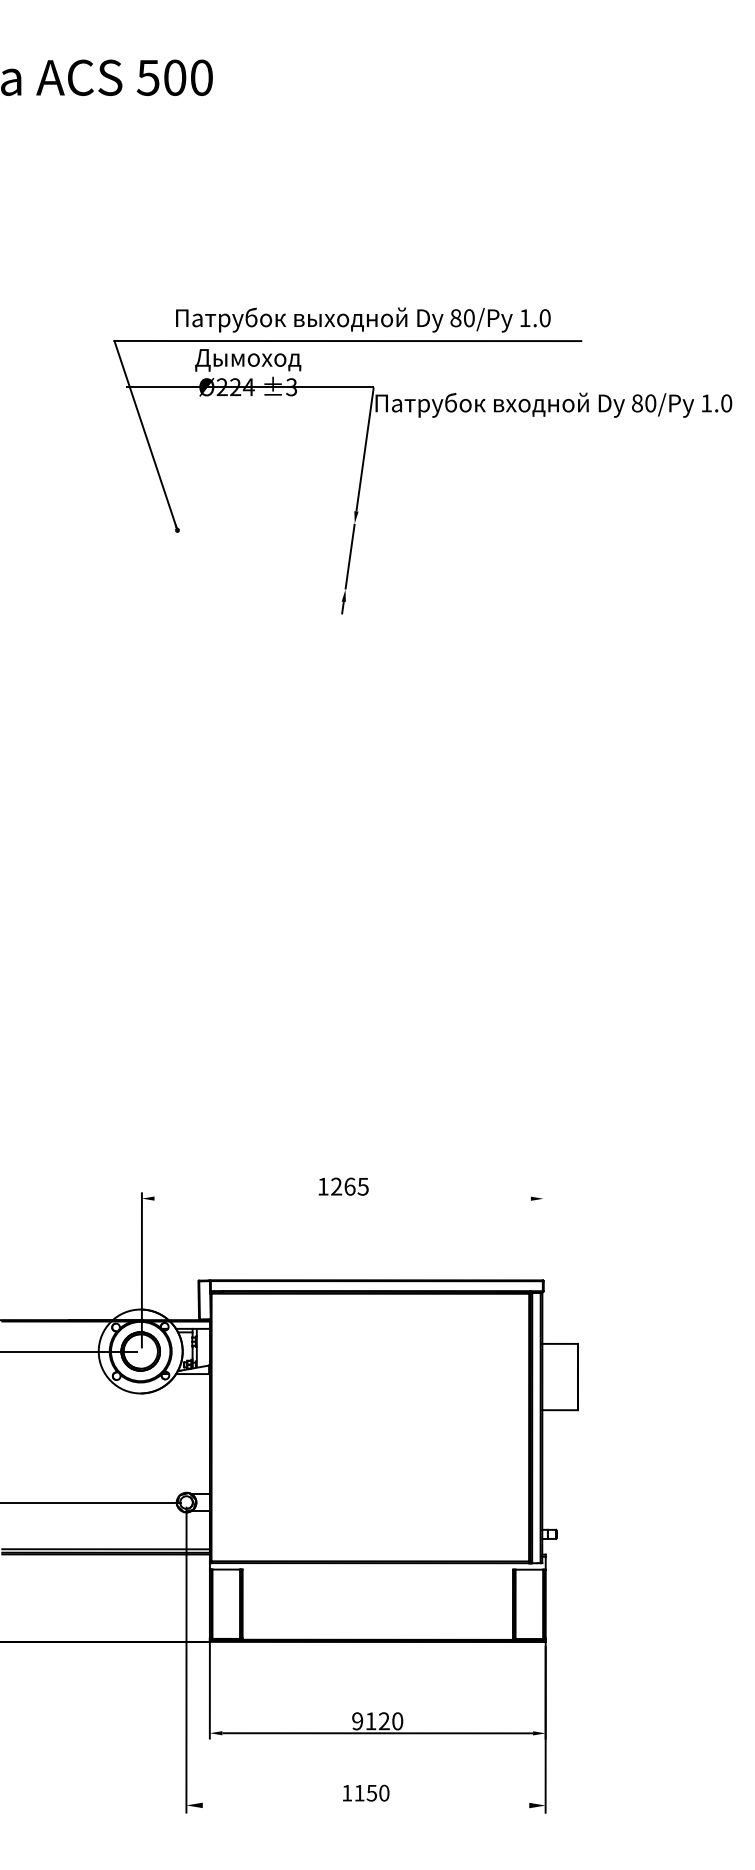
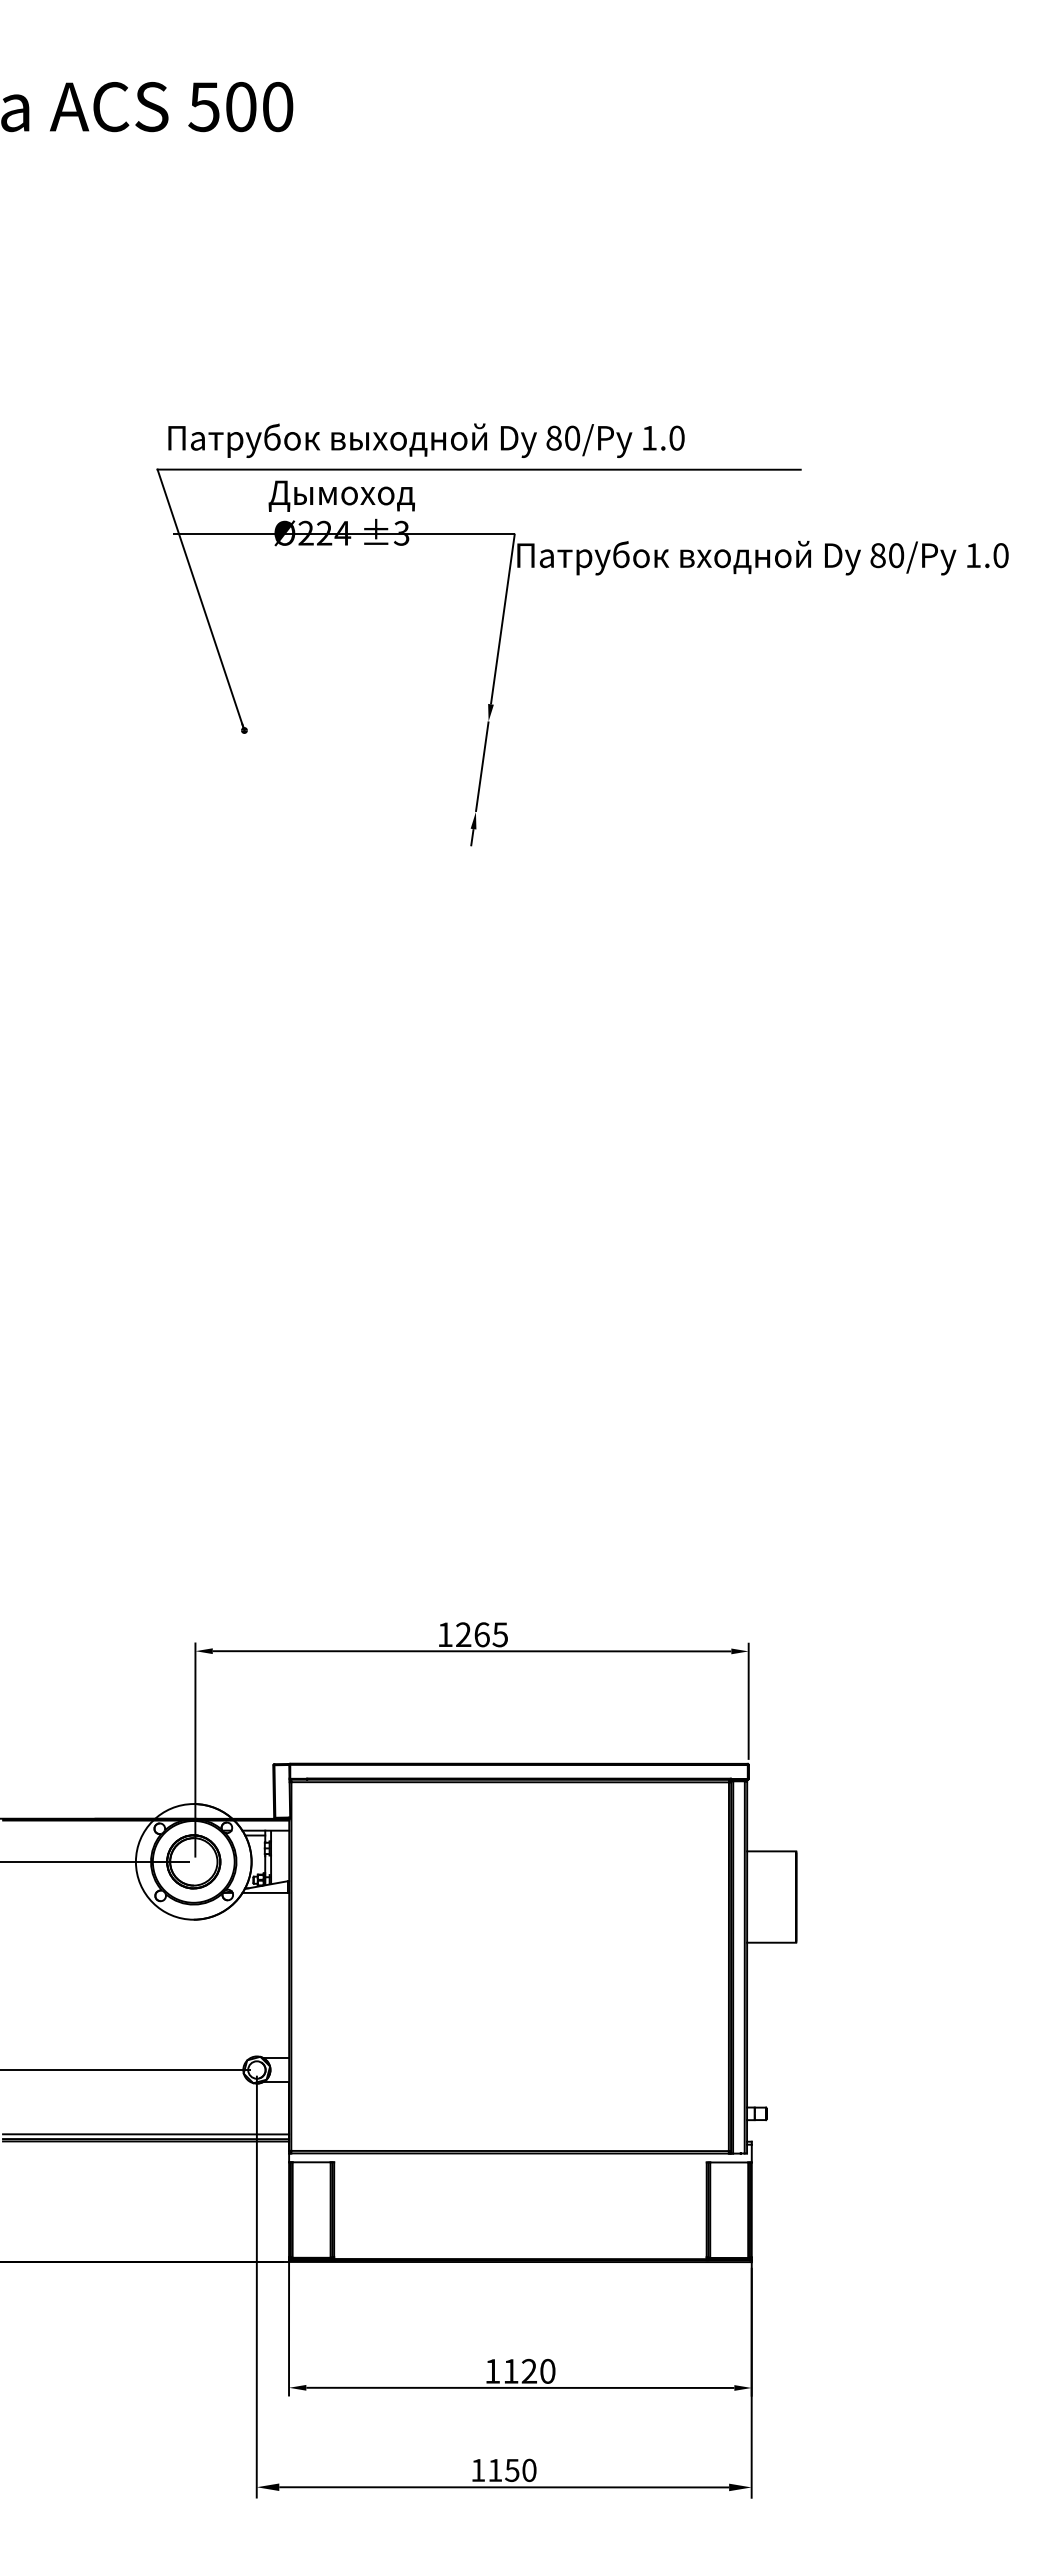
text: (363, 319) -> (426, 440), moved
line: (342, 1198) -> (471, 1651), added
line: (543, 1234) -> (748, 1700), added
text: (357, 1720) -> (492, 2370), 9120 -> 1120
line: (366, 1805) -> (504, 2487), added

